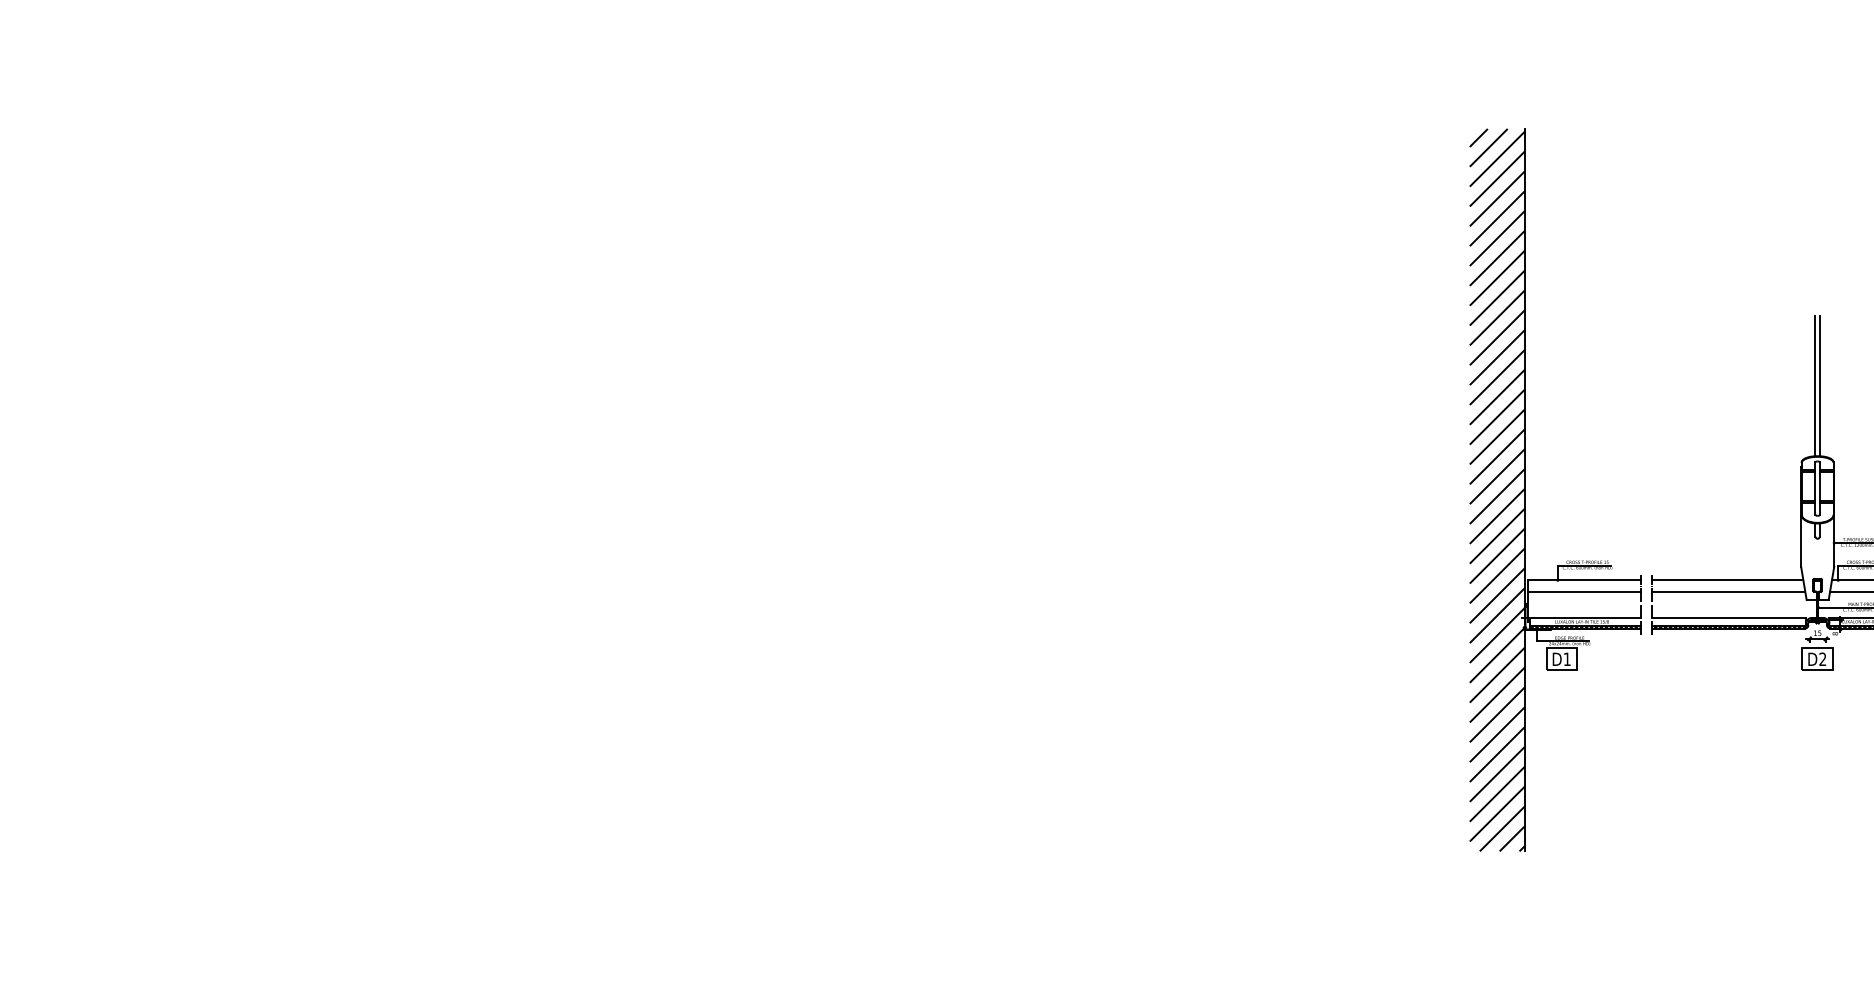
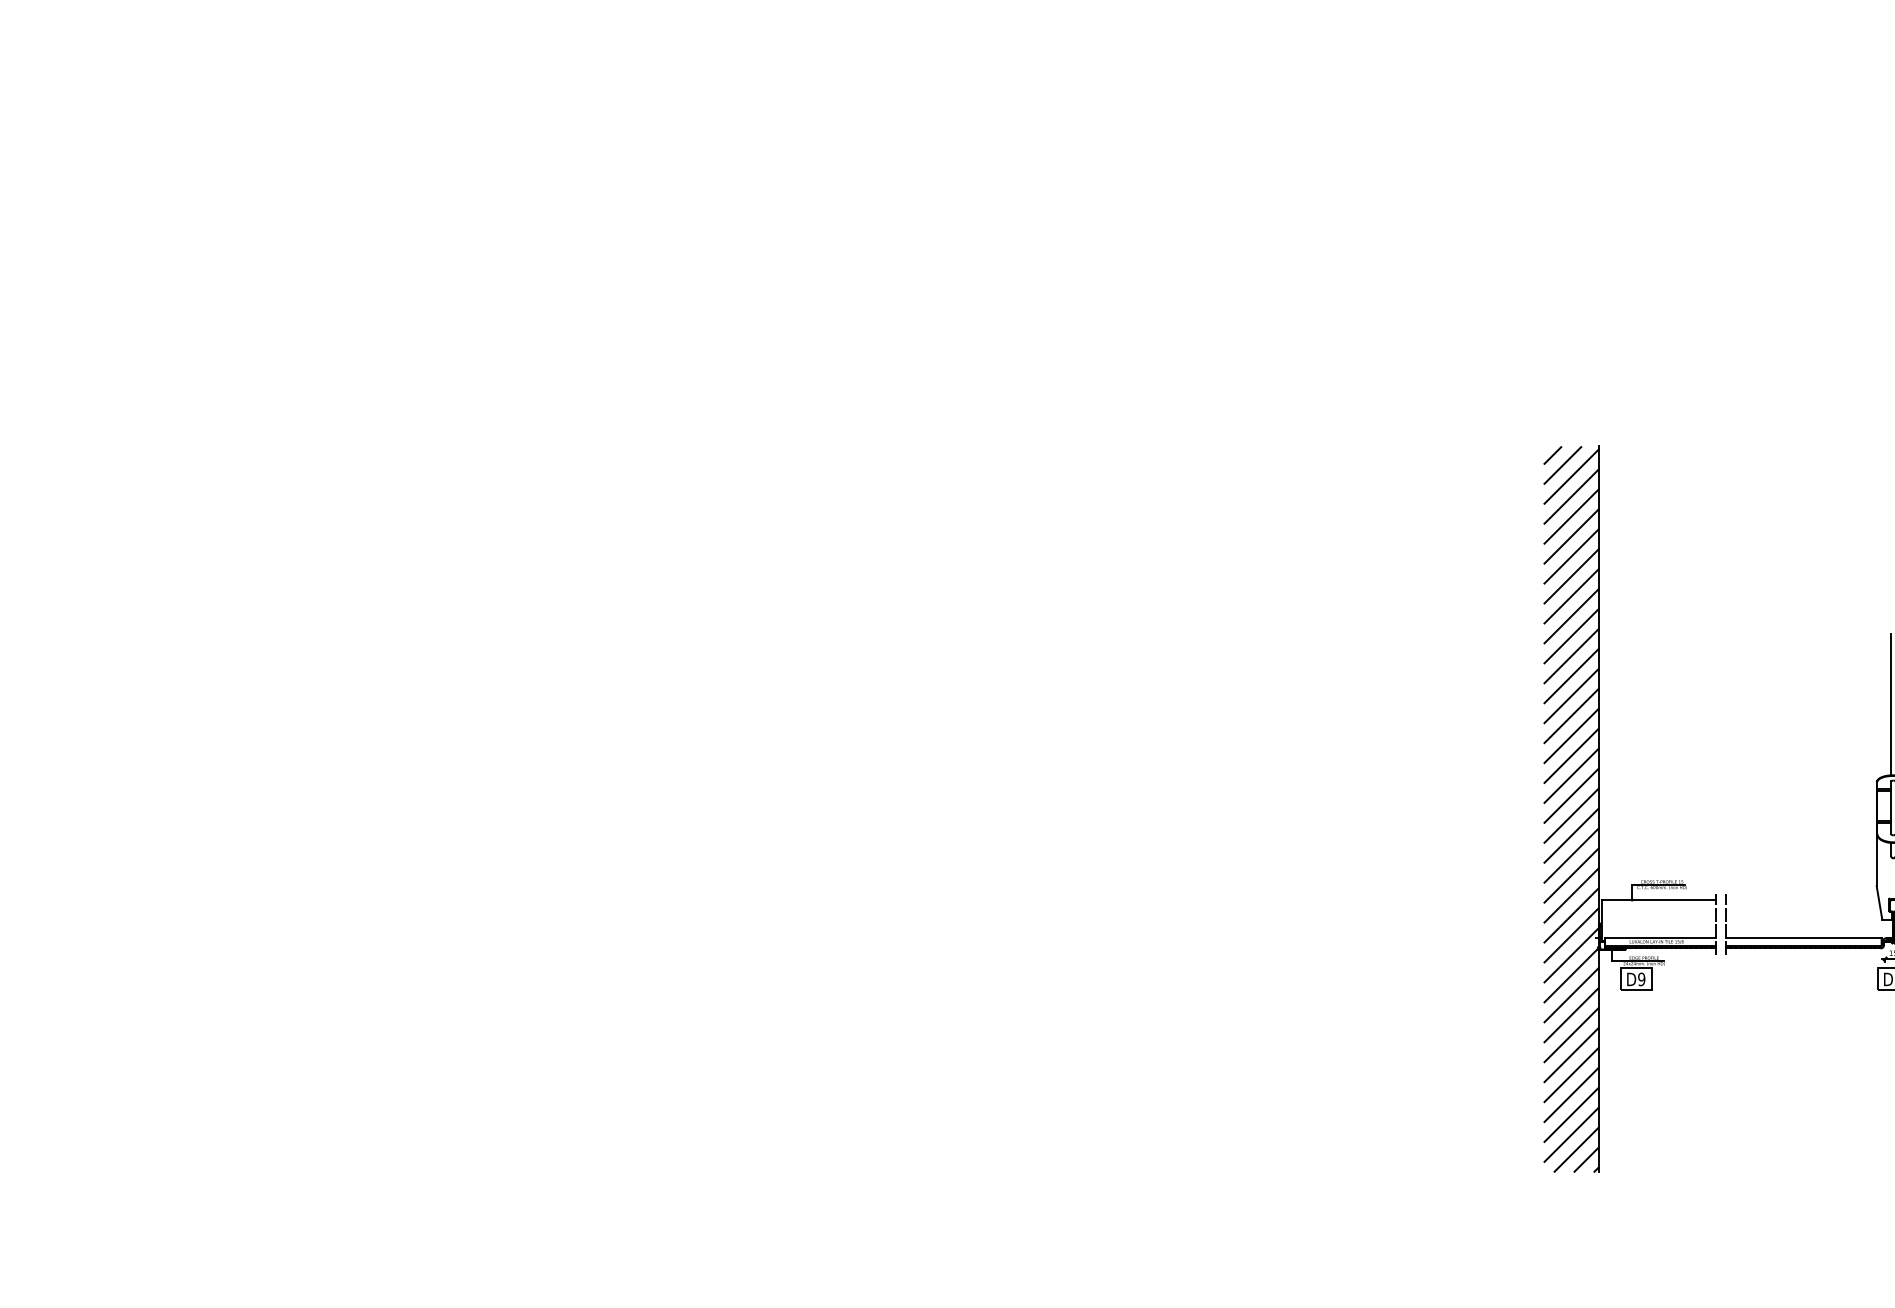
line: (1727, 579) -> (1802, 899), removed
line: (1583, 591) -> (1658, 911), removed
line: (1728, 591) -> (1803, 911), removed
text: (1567, 659) -> (1641, 979), D1 -> D9

